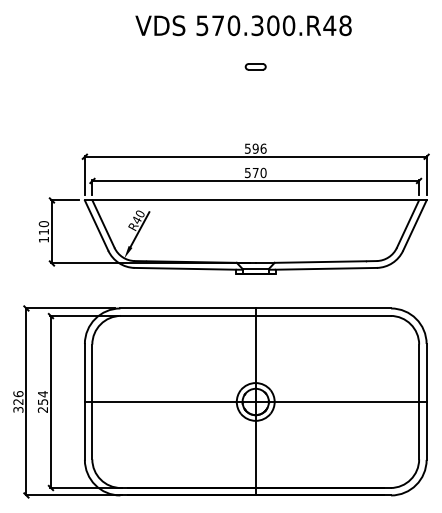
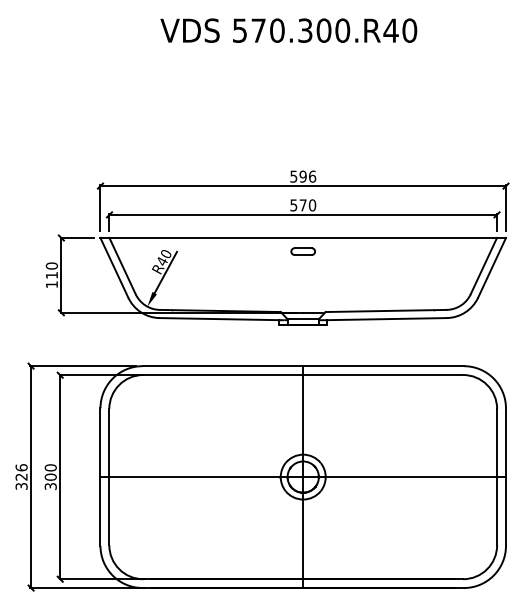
text: (345, 25) -> (409, 30), 570.300.R48 -> 570.300.R40
part: (255, 66) -> (302, 251), moved
text: (42, 401) -> (50, 476), 254 -> 300

